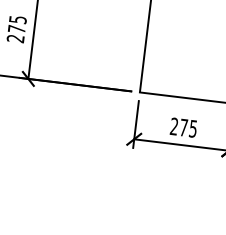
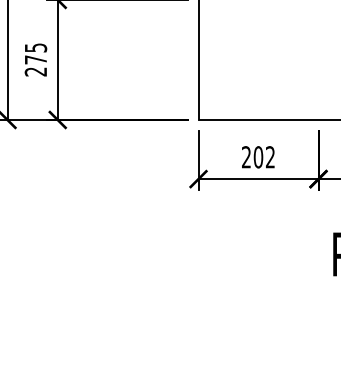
text: (187, 128) -> (263, 157), 275 -> 202

